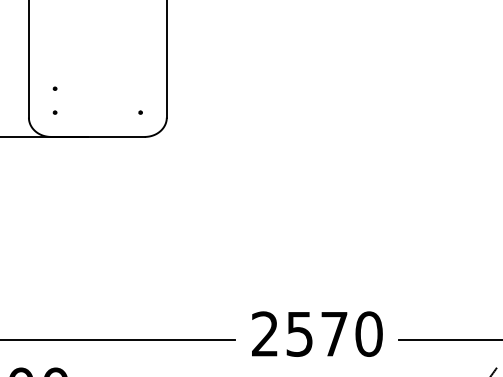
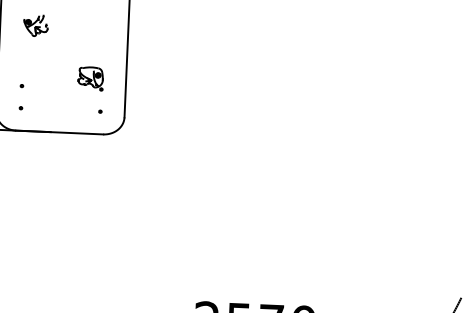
part: (66, 23) -> (35, 25), added
part: (128, 77) -> (90, 78), added

